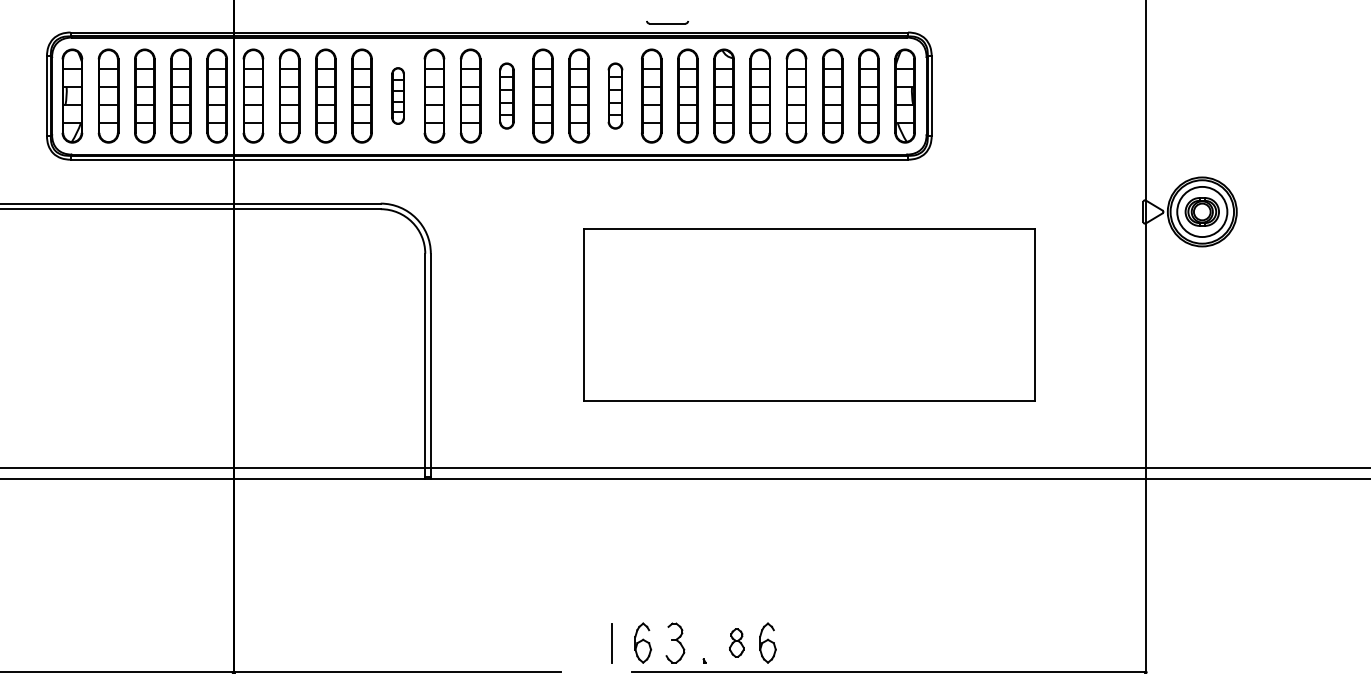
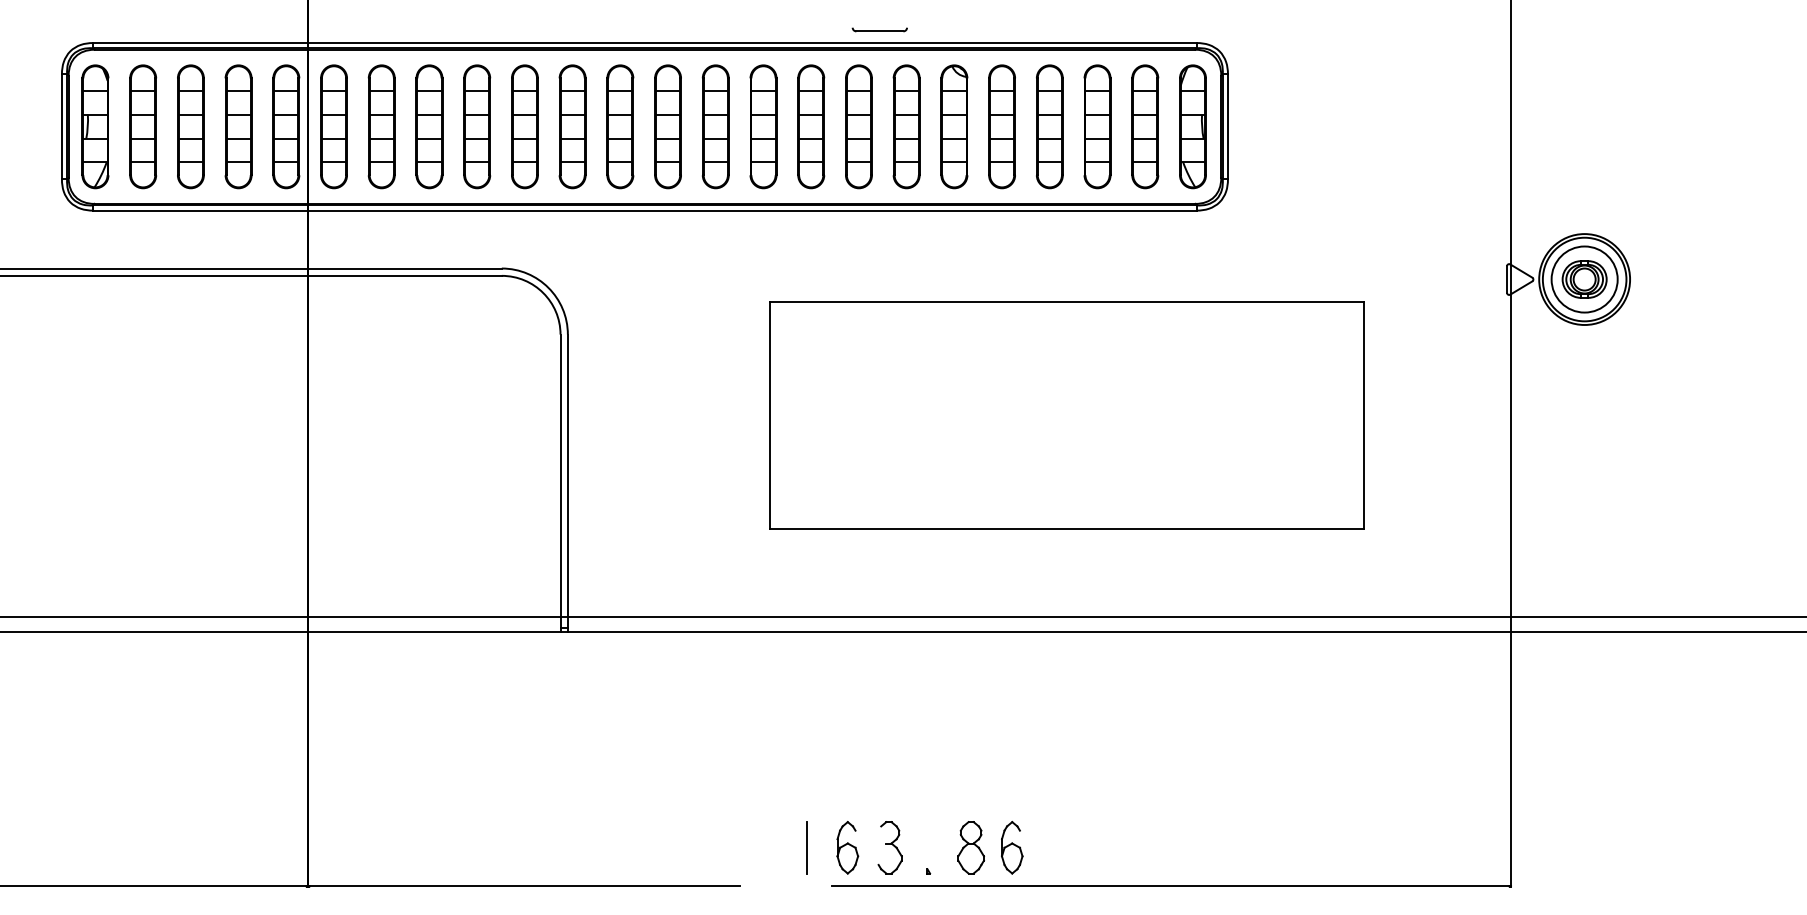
part: (397, 95) -> (523, 126), size x1.67
part: (506, 95) -> (667, 126), size x1.43
part: (615, 95) -> (811, 126), size x1.43
part: (736, 642) -> (970, 846), size x1.43

